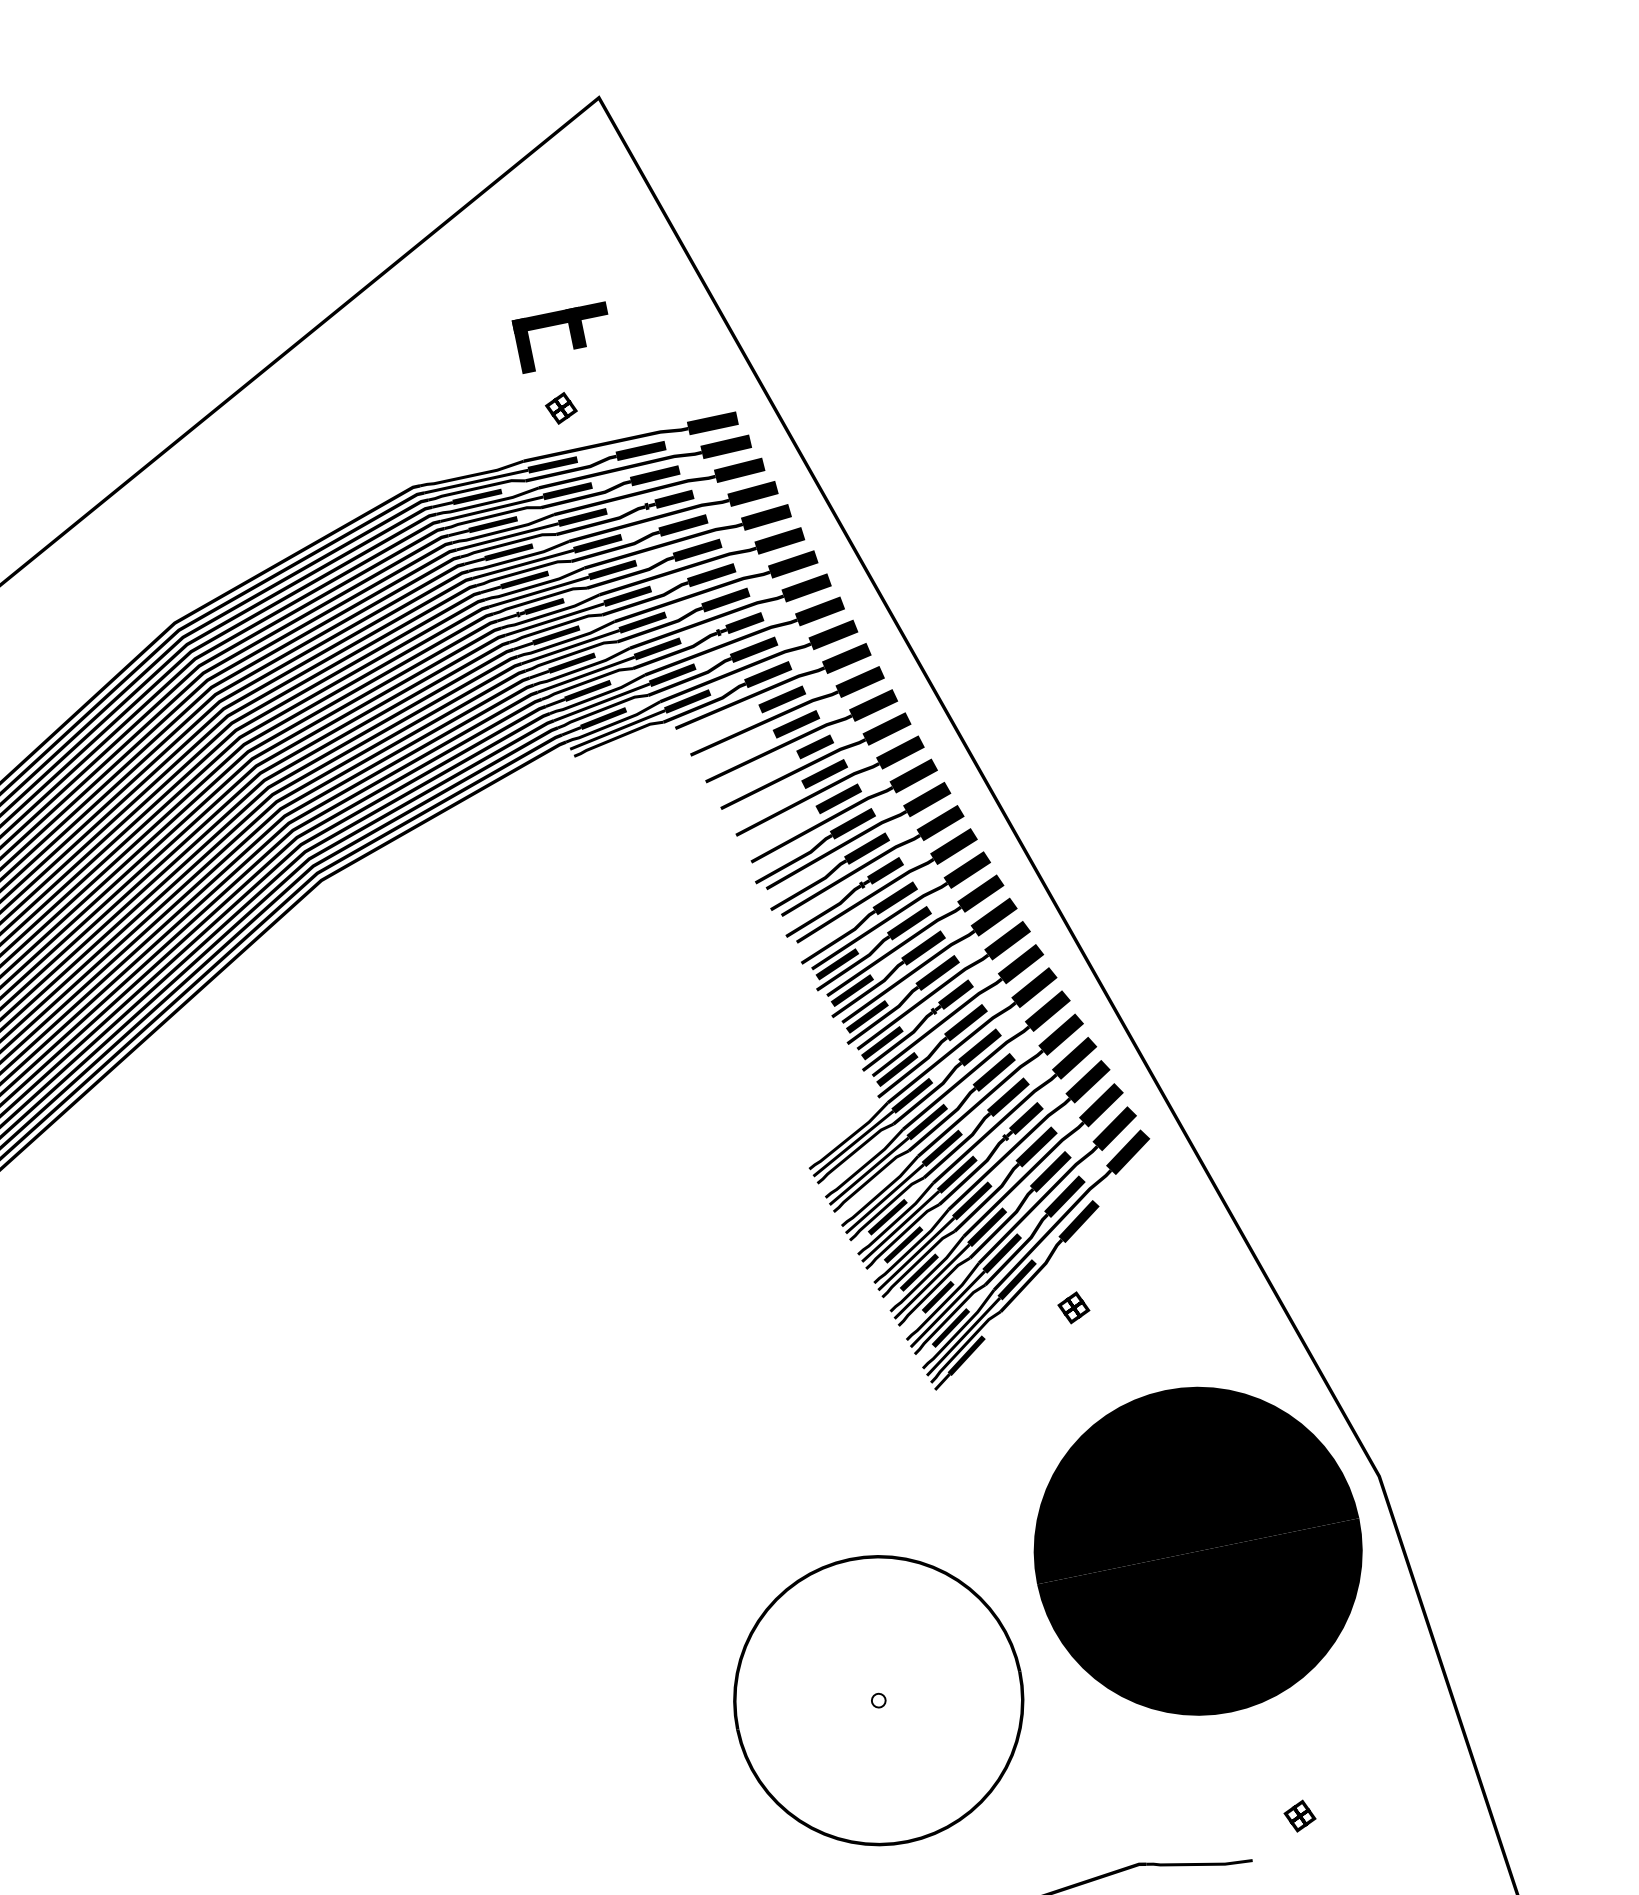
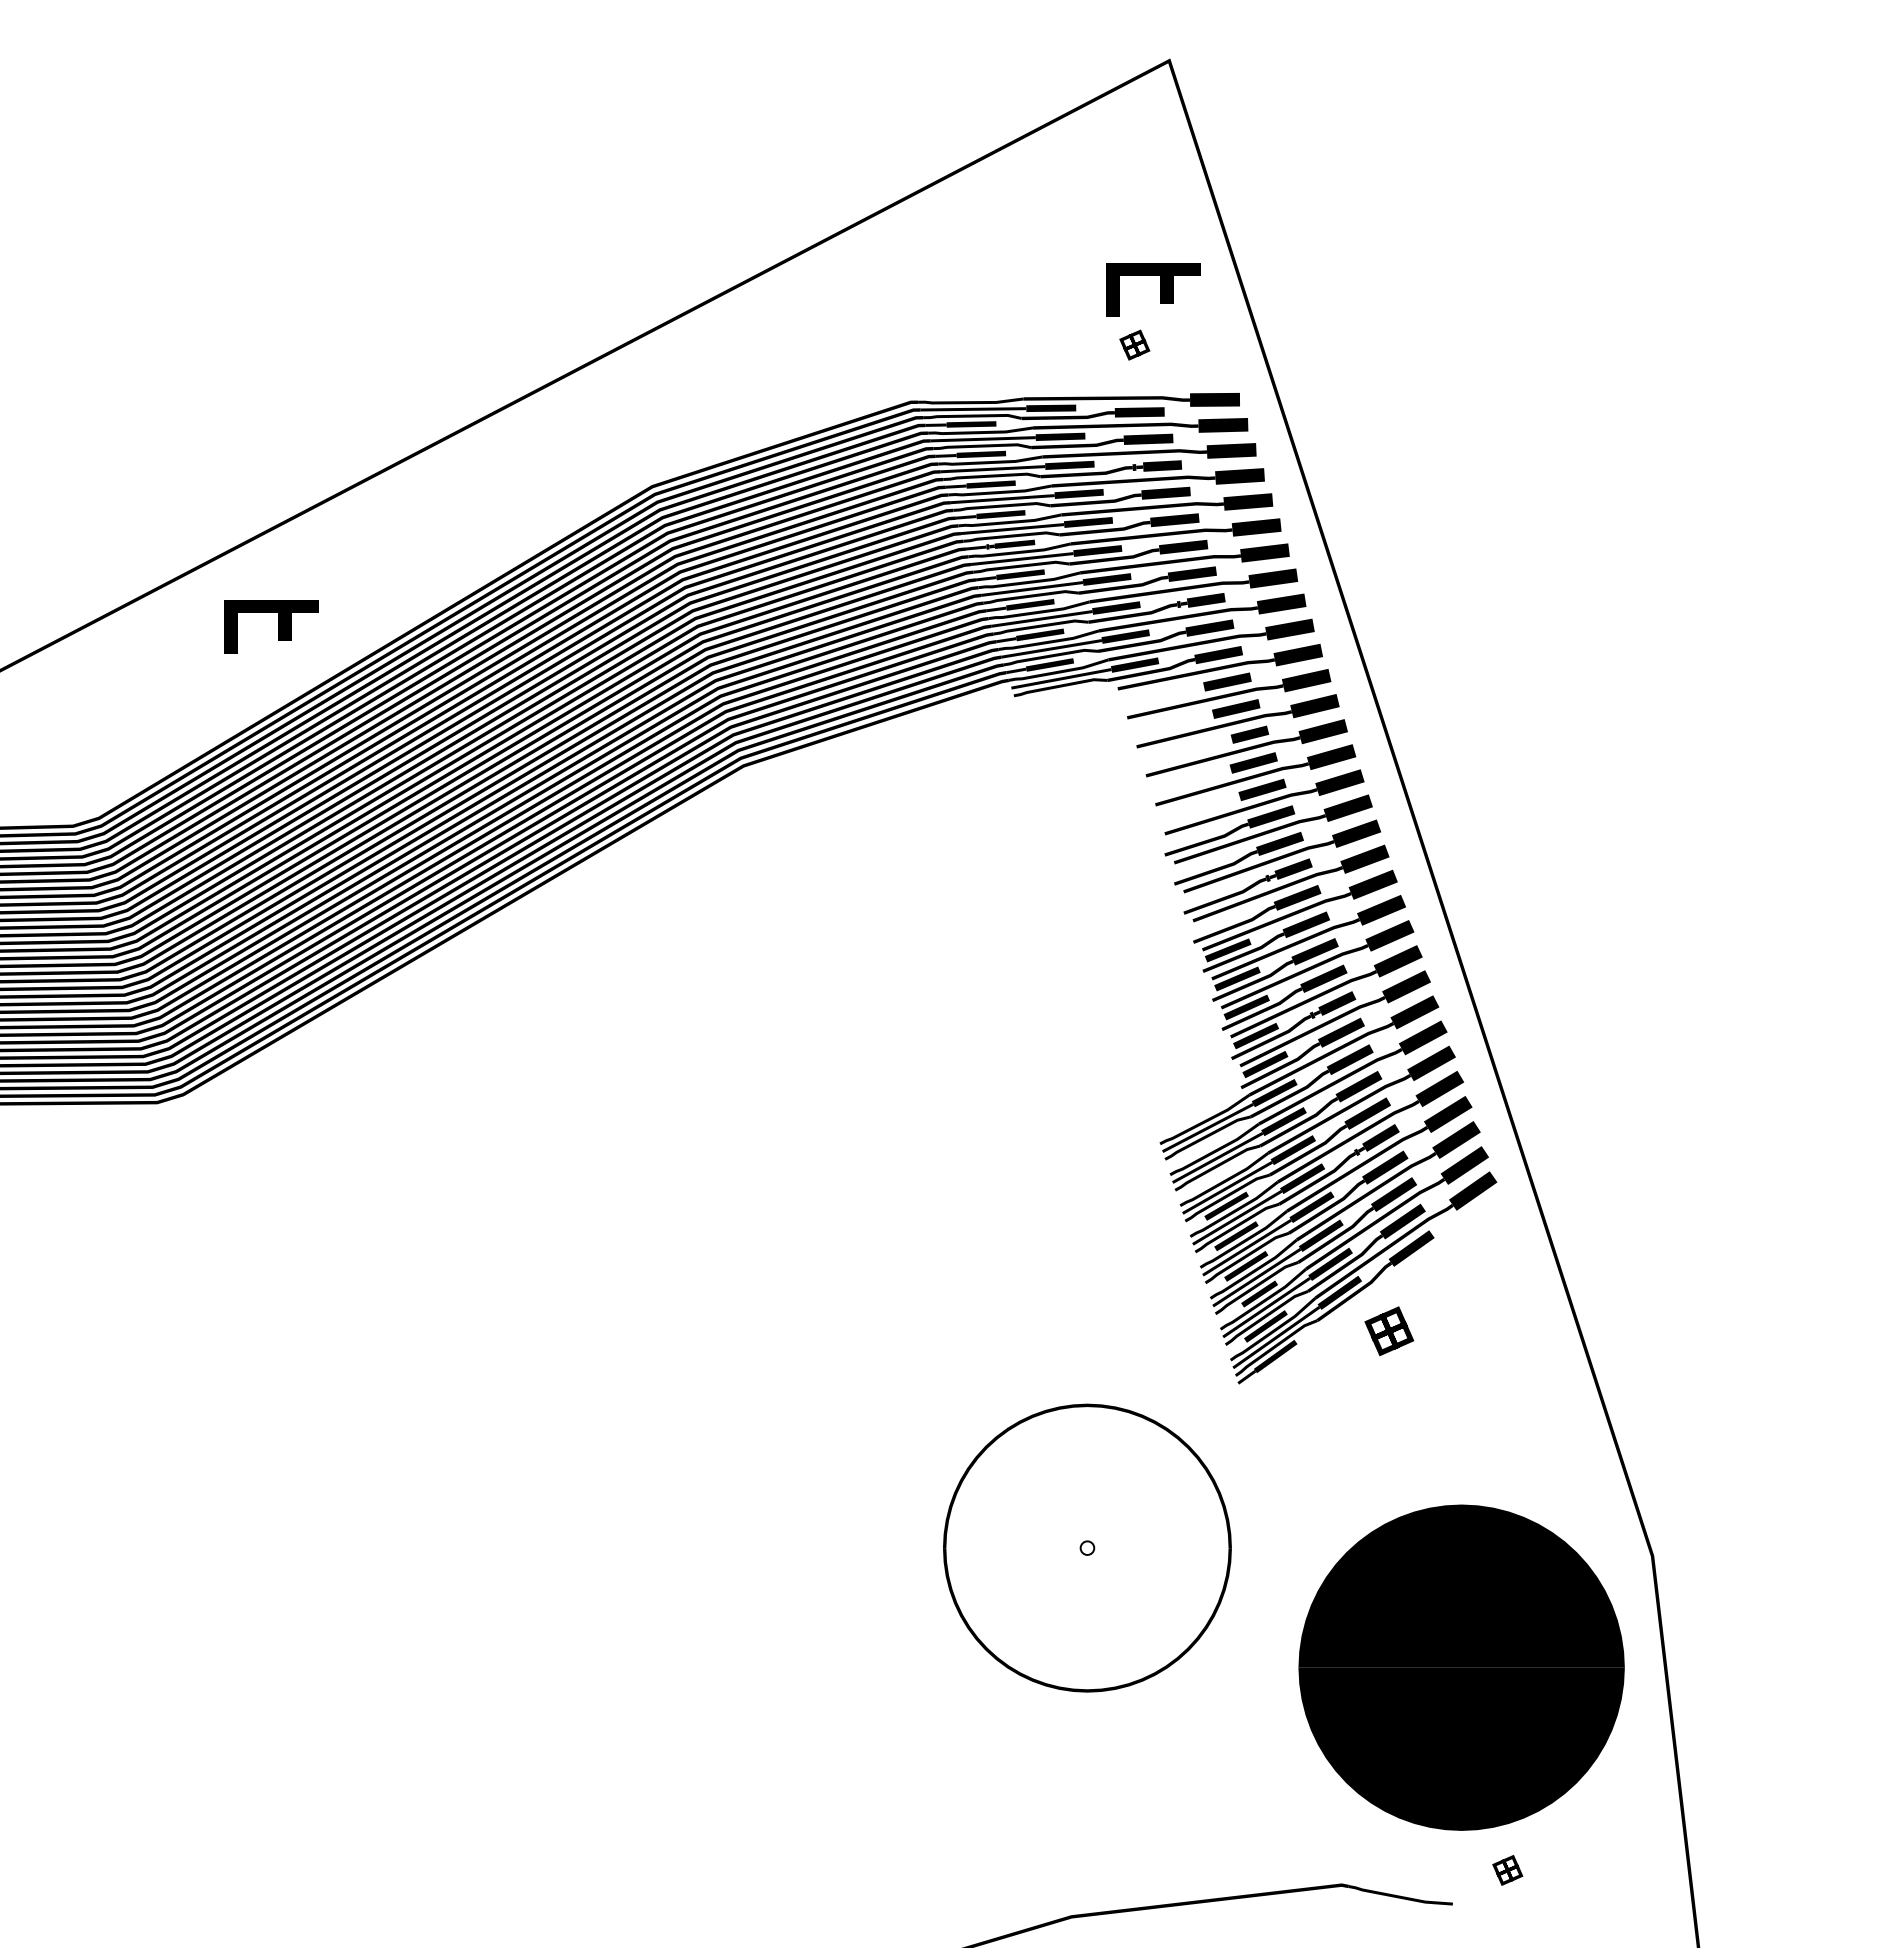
part: (570, 335) -> (1160, 289), moved
part: (560, 407) -> (1134, 344), moved
part: (1073, 1307) -> (1389, 1331), size x1.6
part: (1198, 1551) -> (1461, 1667), moved
part: (878, 1700) -> (1087, 1547), moved

